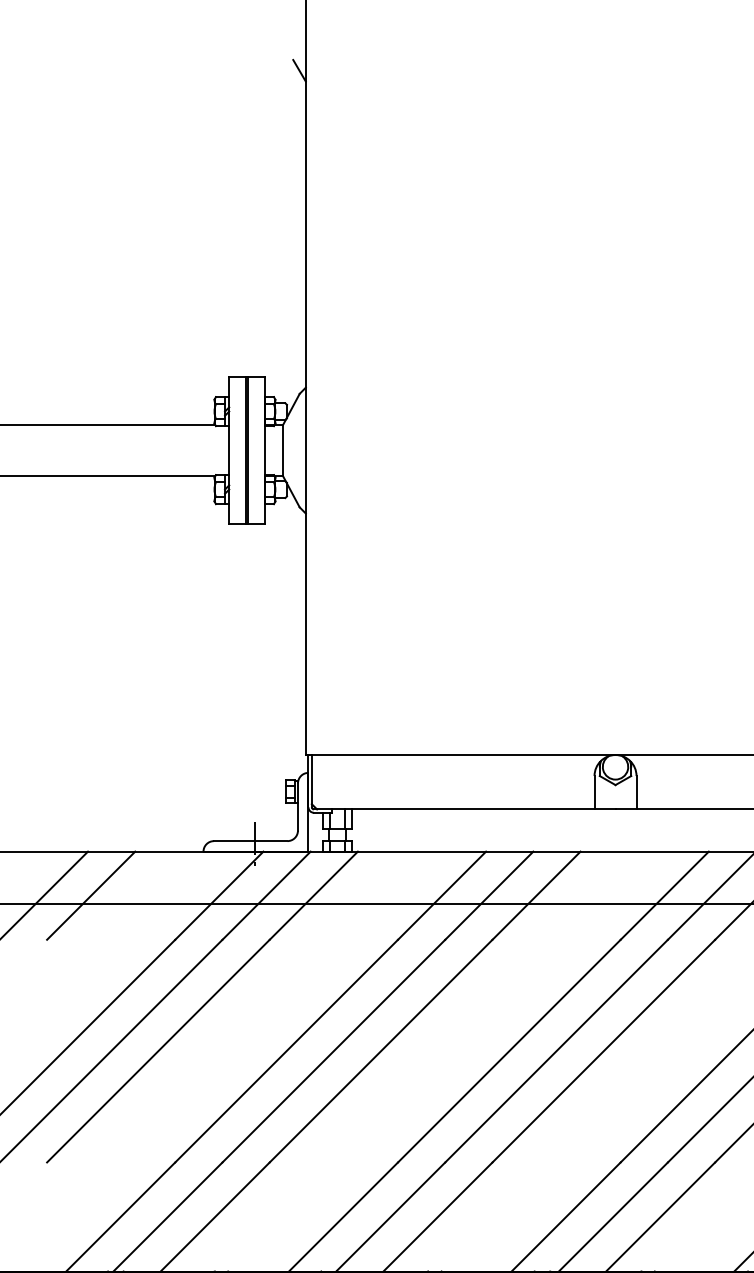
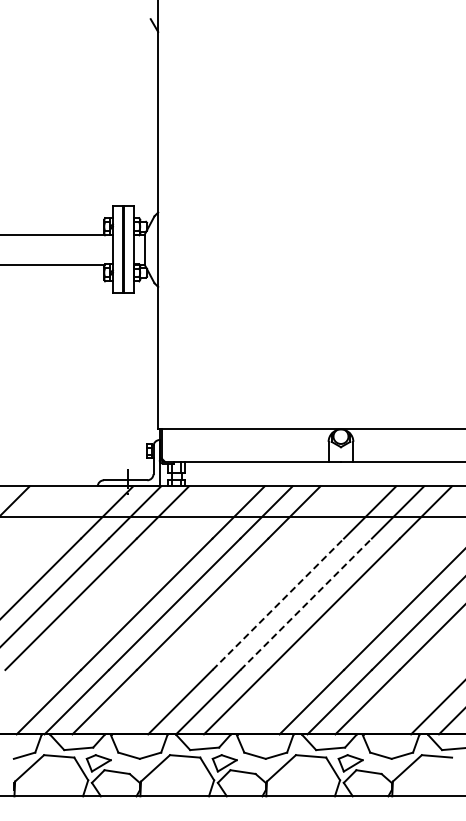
line: (91, 895) -> (31, 512), removed
line: (509, 1051) -> (278, 604), solid -> dashed
line: (557, 1051) -> (306, 604), solid -> dashed

